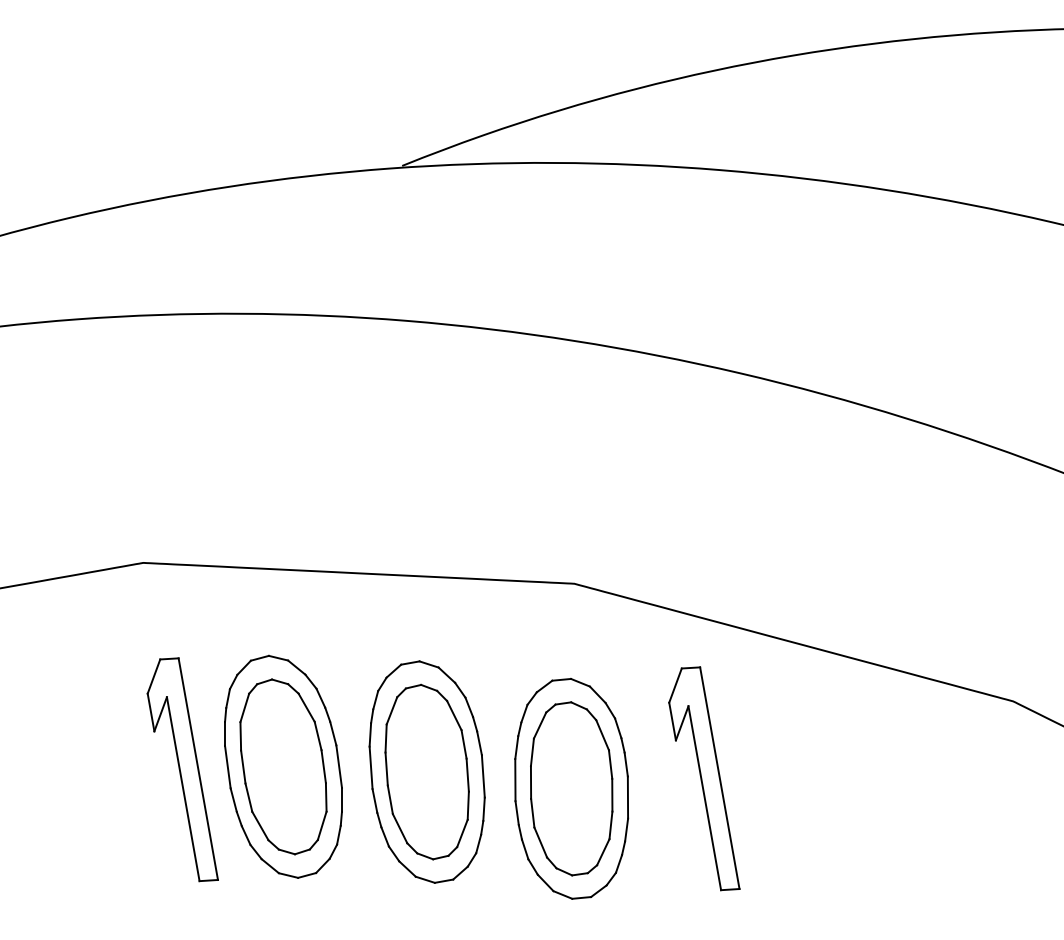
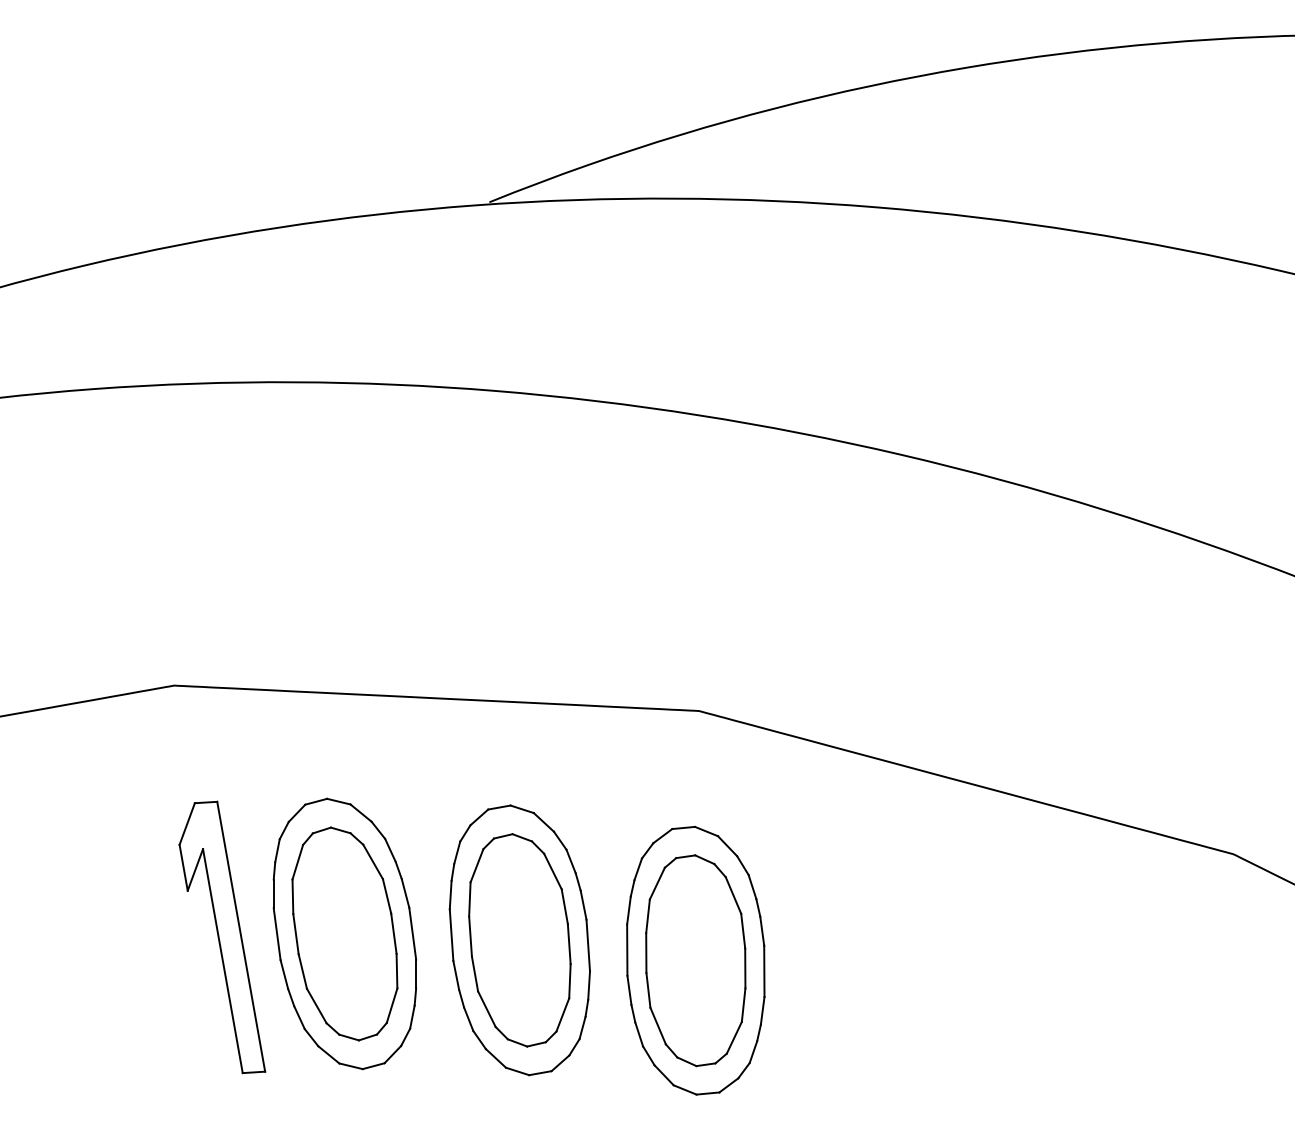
part: (704, 778) -> (857, 948), removed

